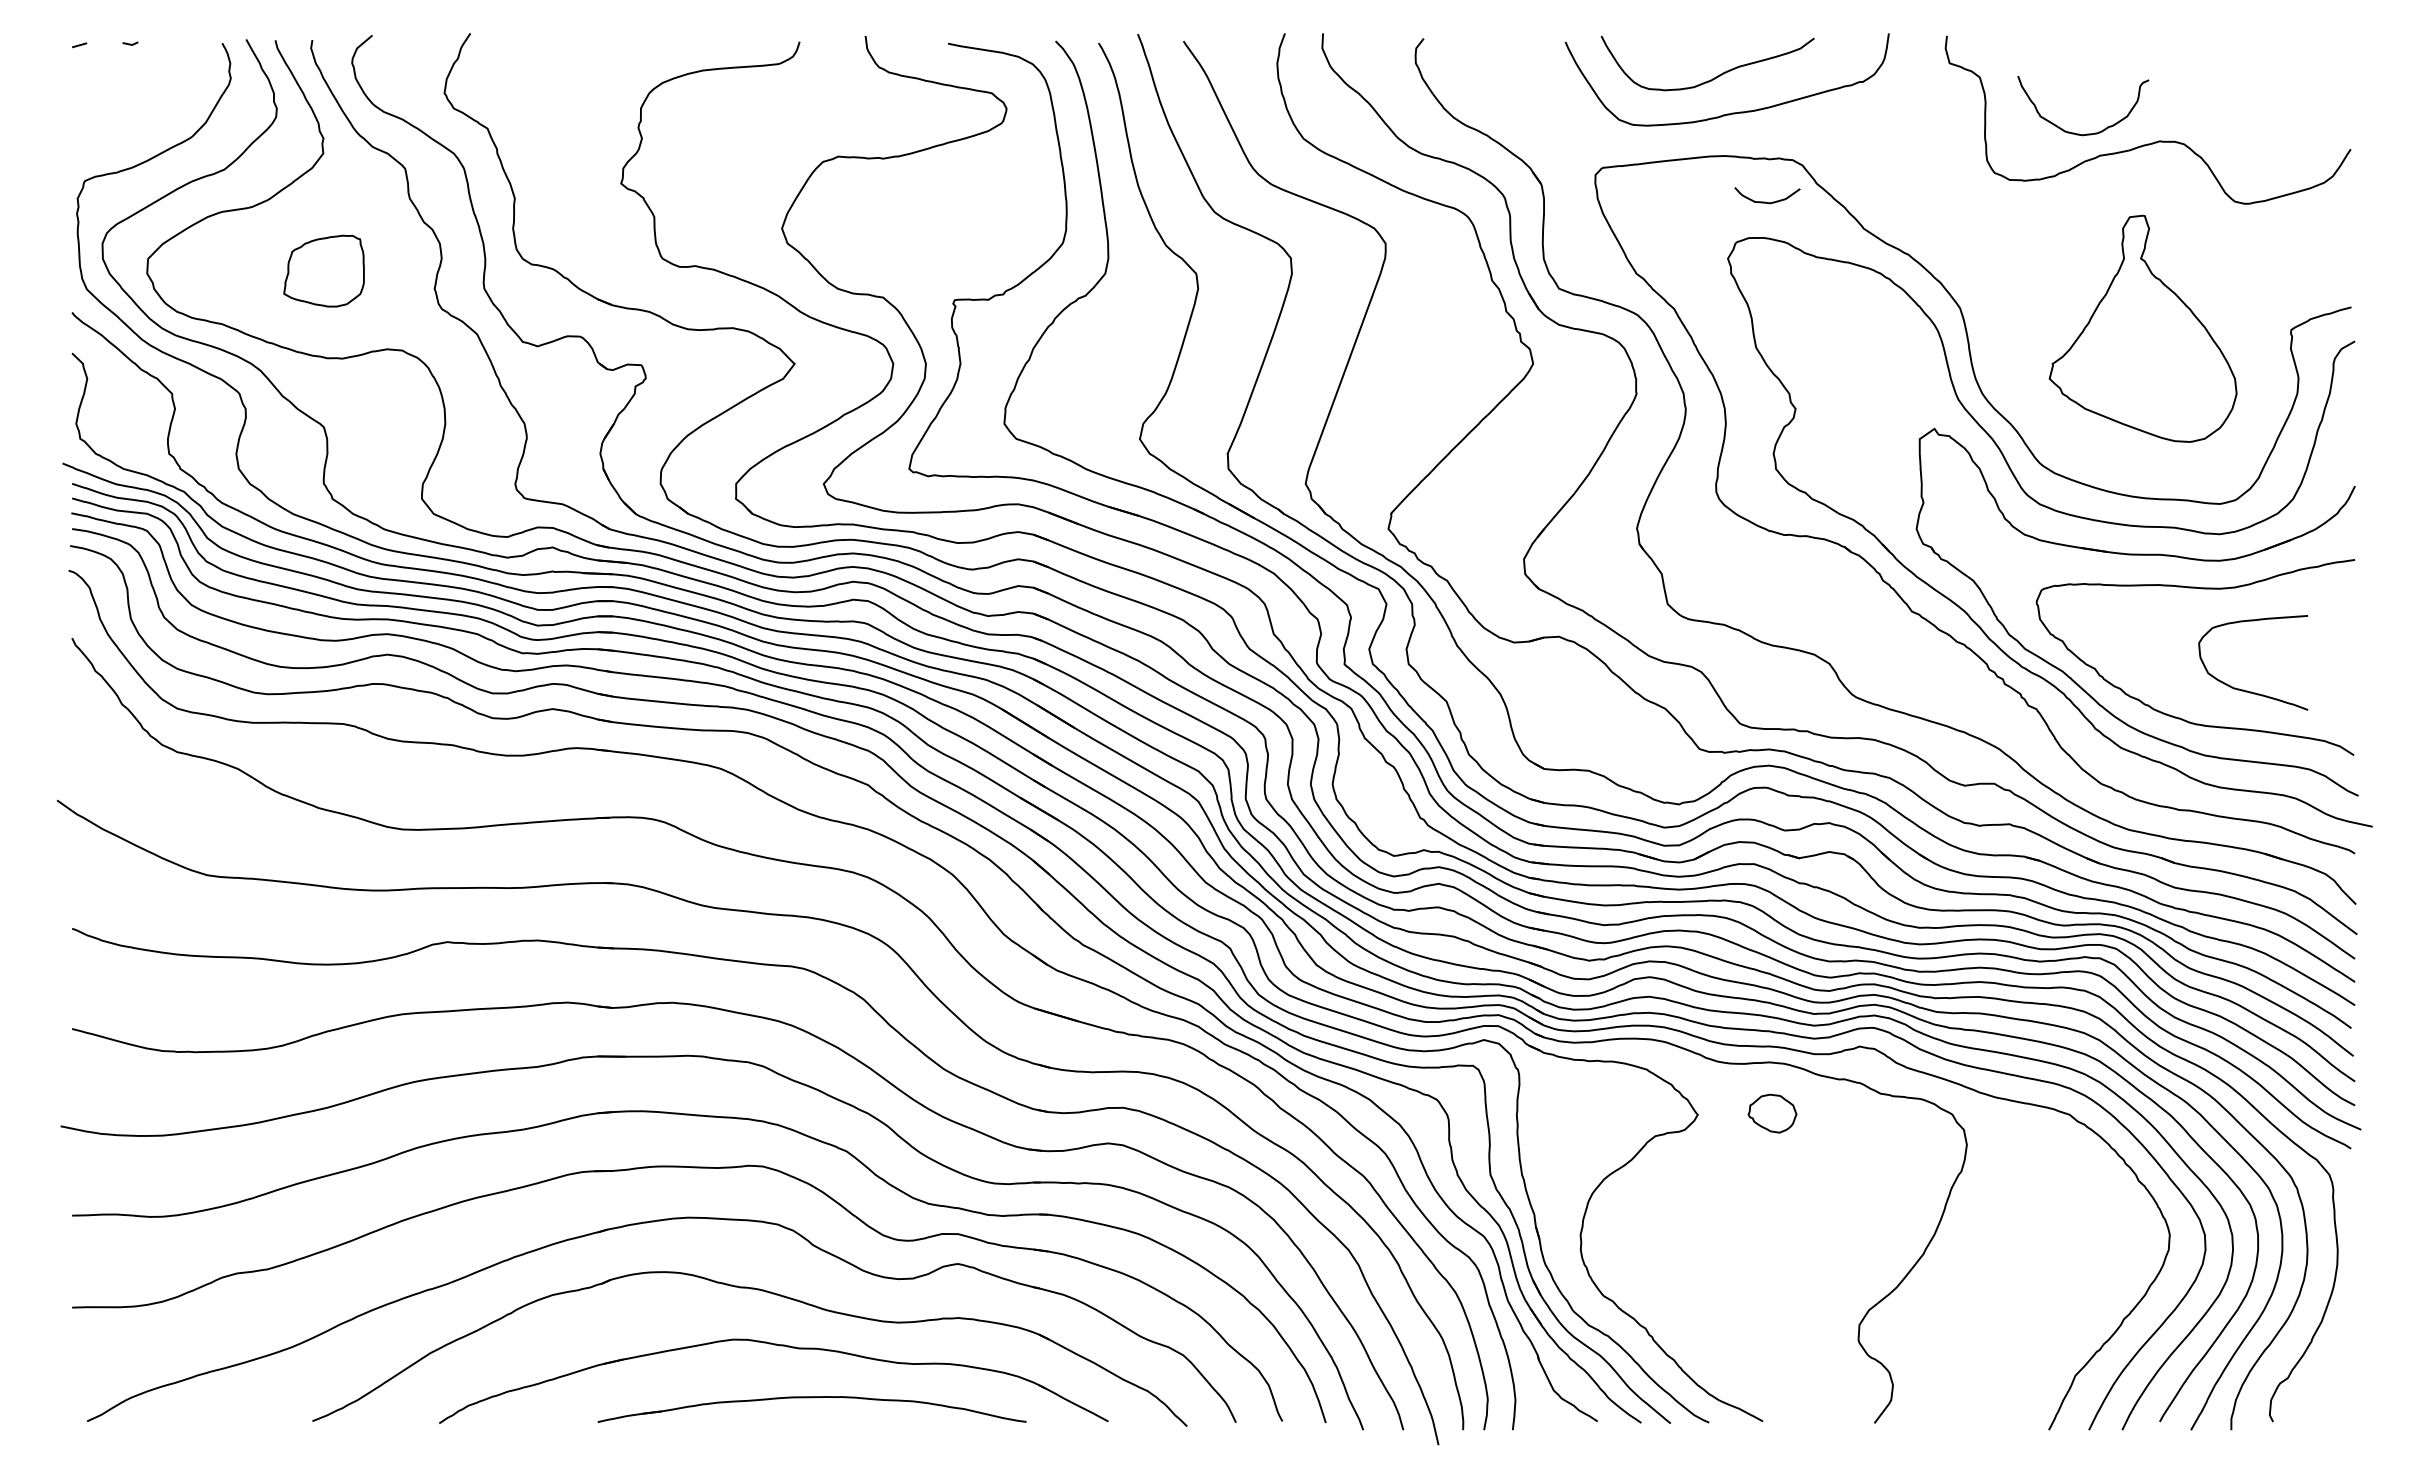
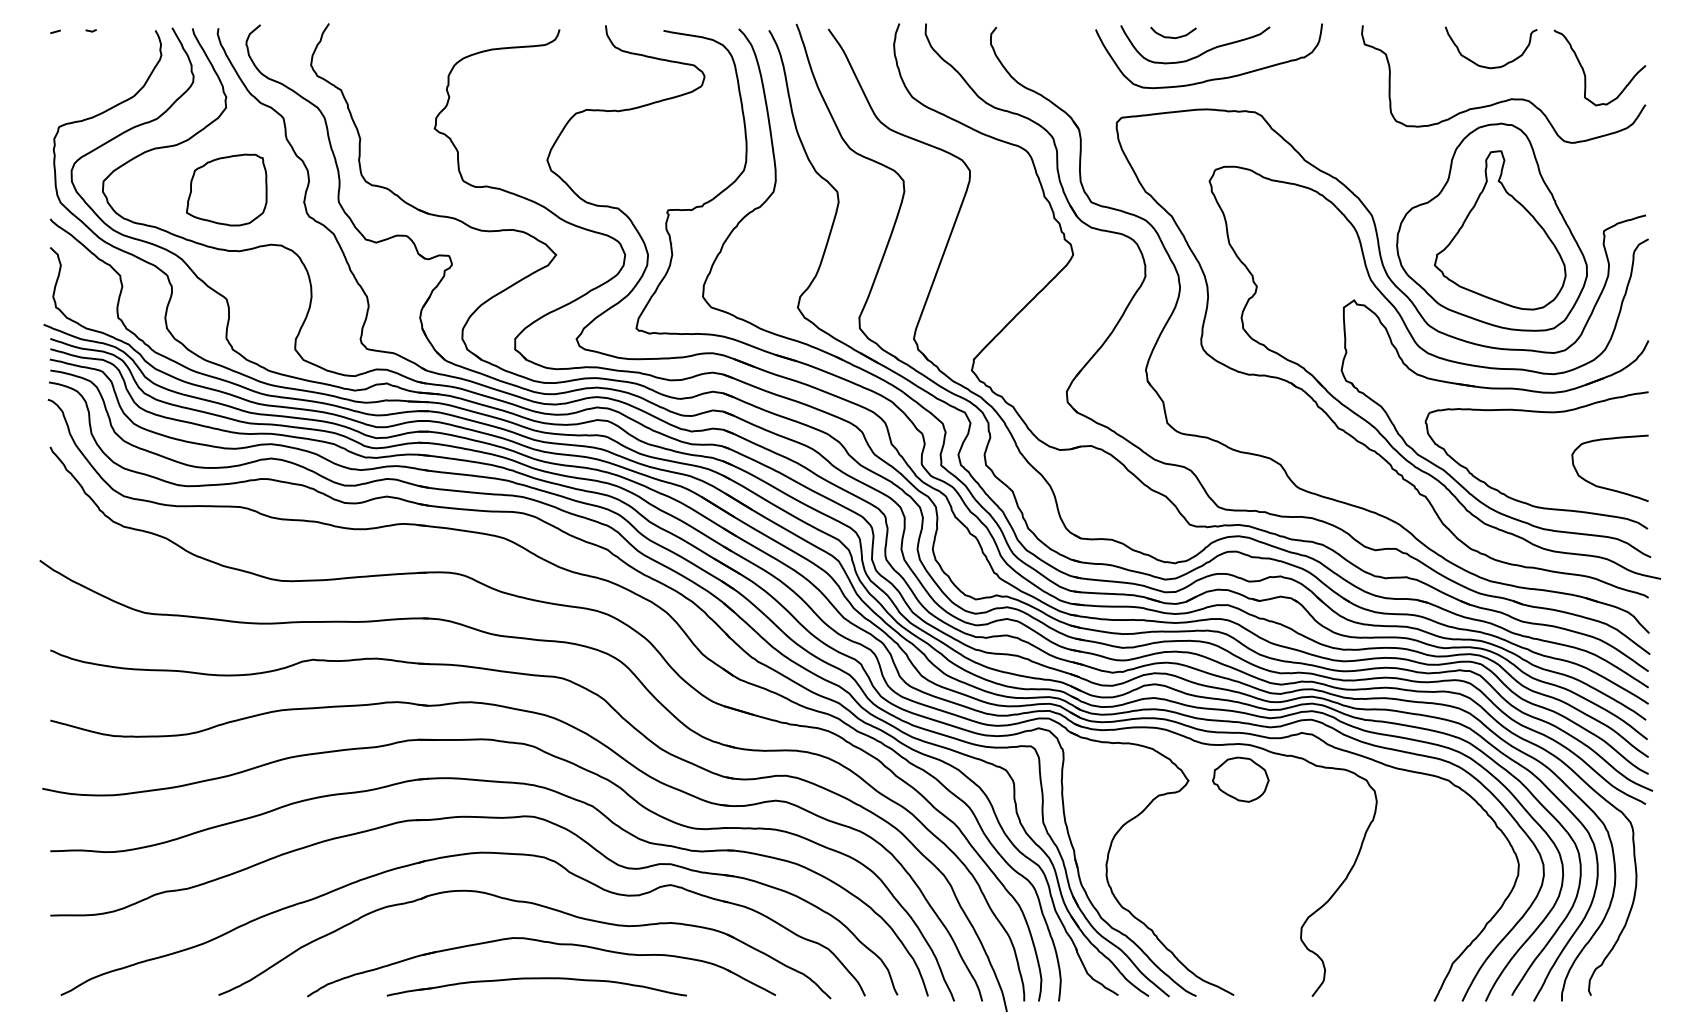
curve: (2264, 104) -> (1585, 73), added
curve: (2086, 133) -> (1493, 67), moved
curve: (1765, 201) -> (1172, 36), moved
part: (323, 270) -> (226, 189), size x1.43
part: (2130, 324) -> (1491, 227), added
curve: (2247, 690) -> (1606, 487), moved
part: (1772, 1113) -> (1240, 779), size x1.67
part: (811, 1398) -> (536, 979), moved

